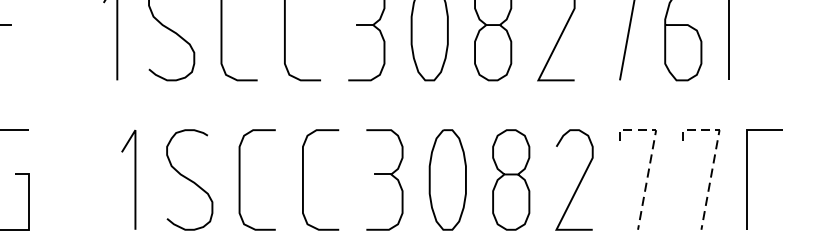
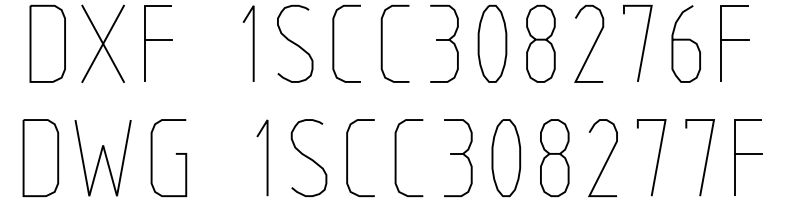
line: (746, 24) -> (734, 39), added
line: (650, 155) -> (661, 139), dashed -> solid
line: (714, 155) -> (710, 139), dashed -> solid
line: (764, 173) -> (748, 153), added

